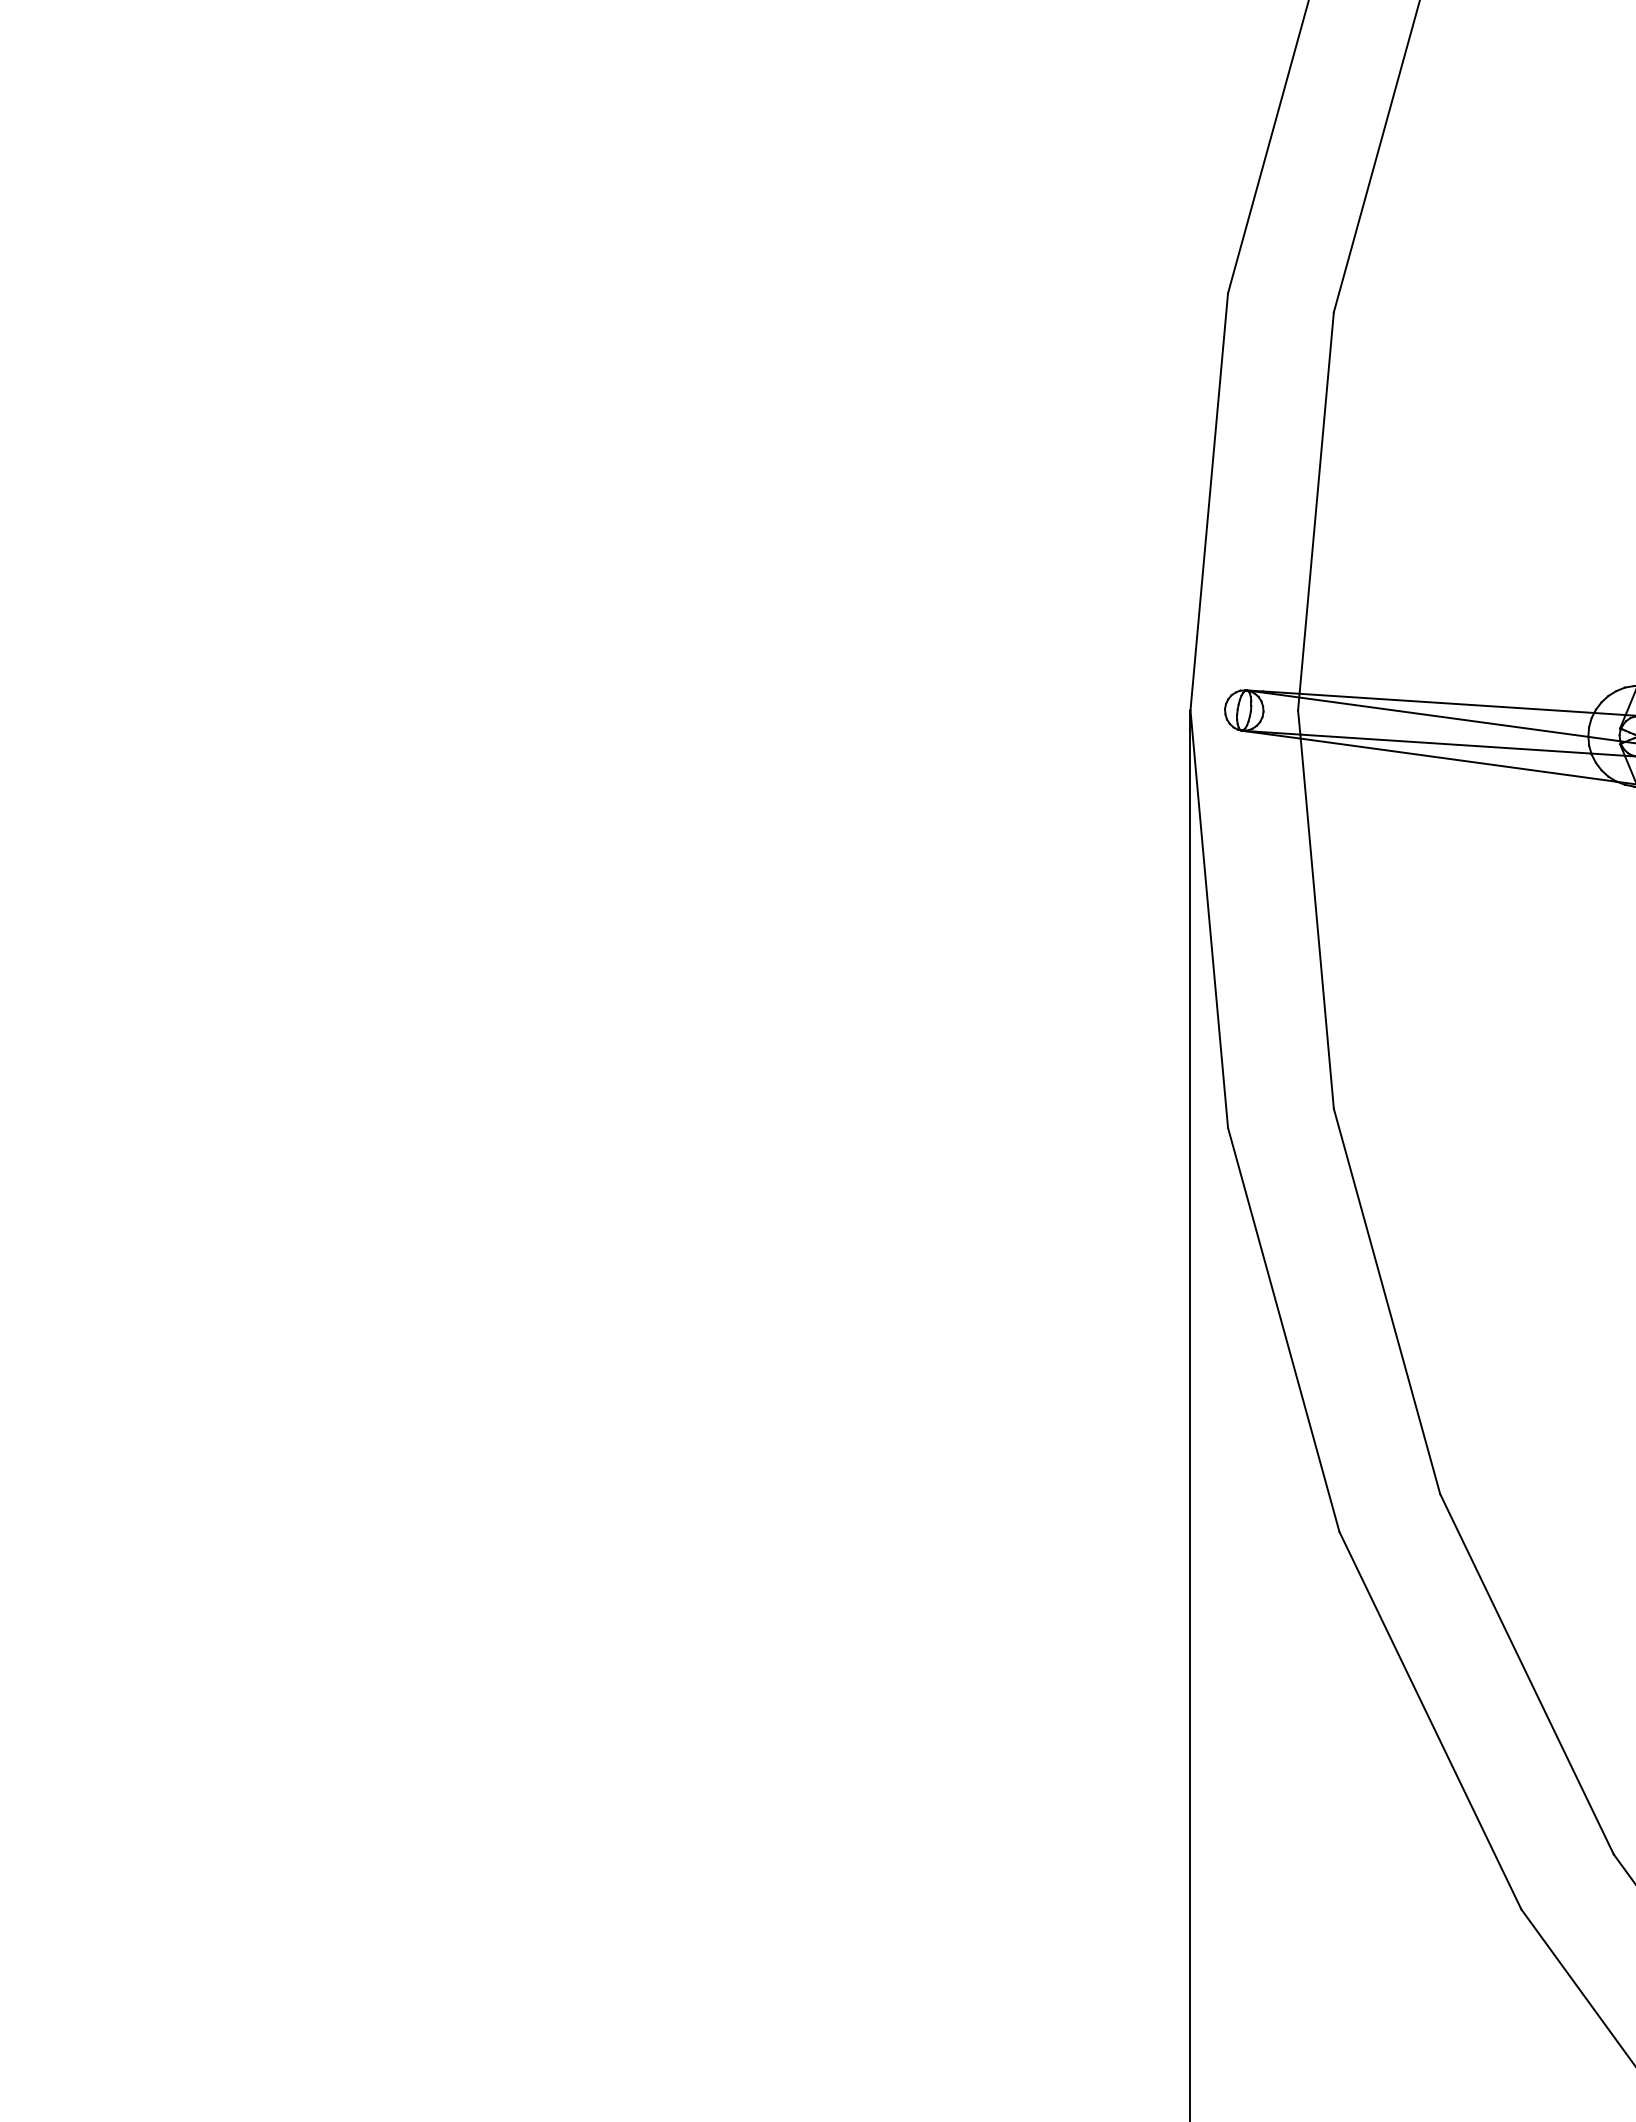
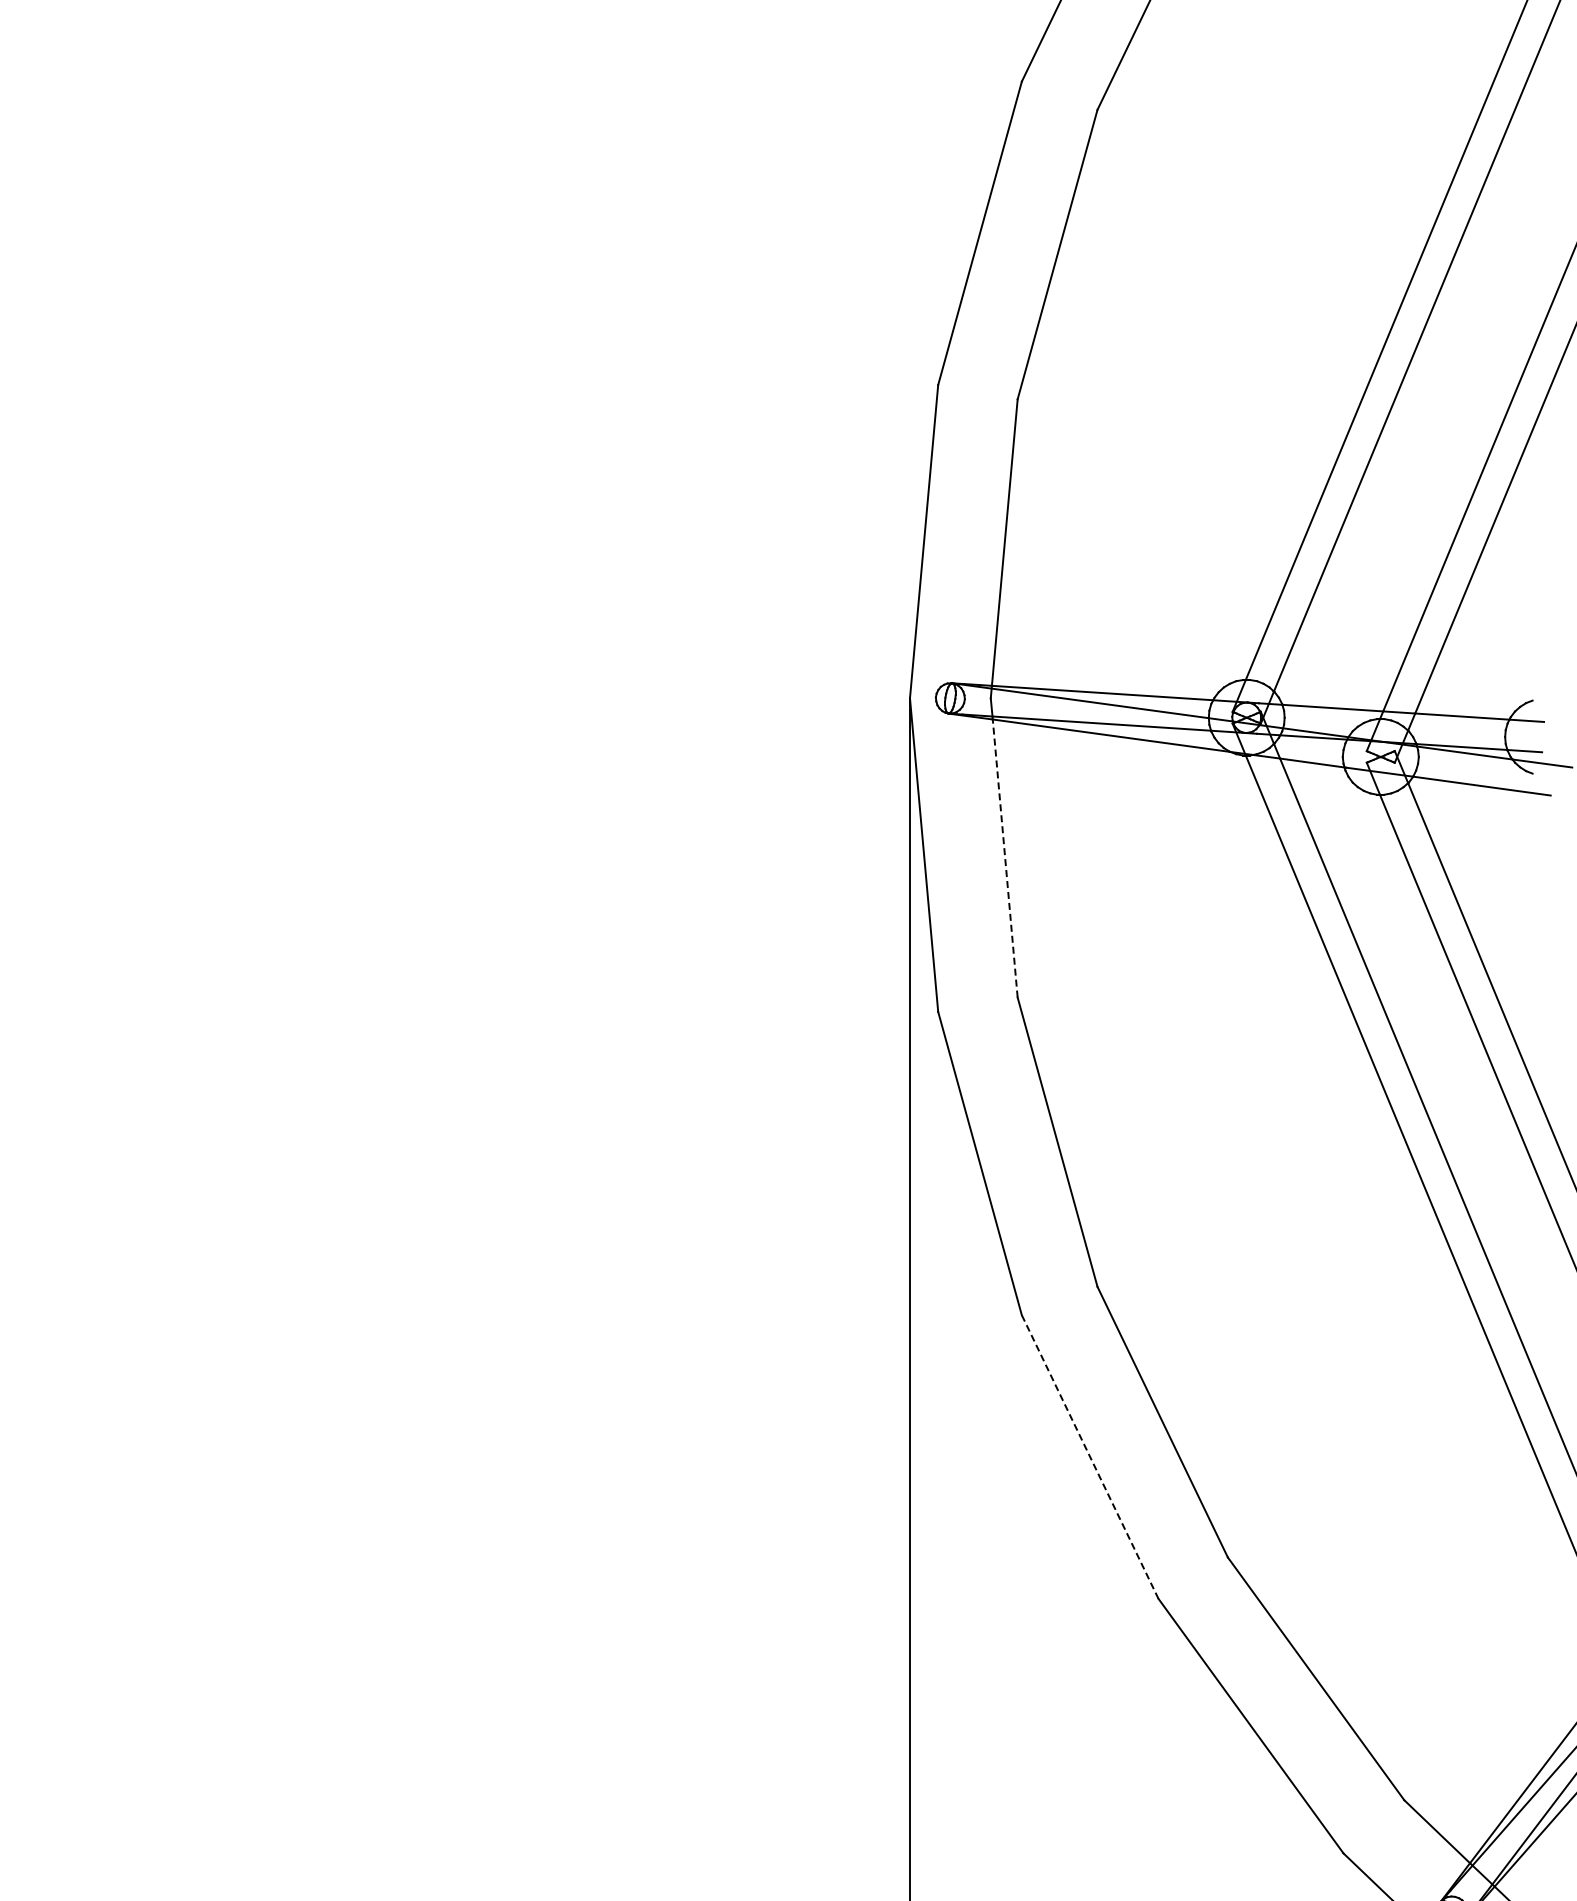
line: (1317, 921) -> (1005, 856), solid -> dashed
line: (1430, 1721) -> (1090, 1457), solid -> dashed

